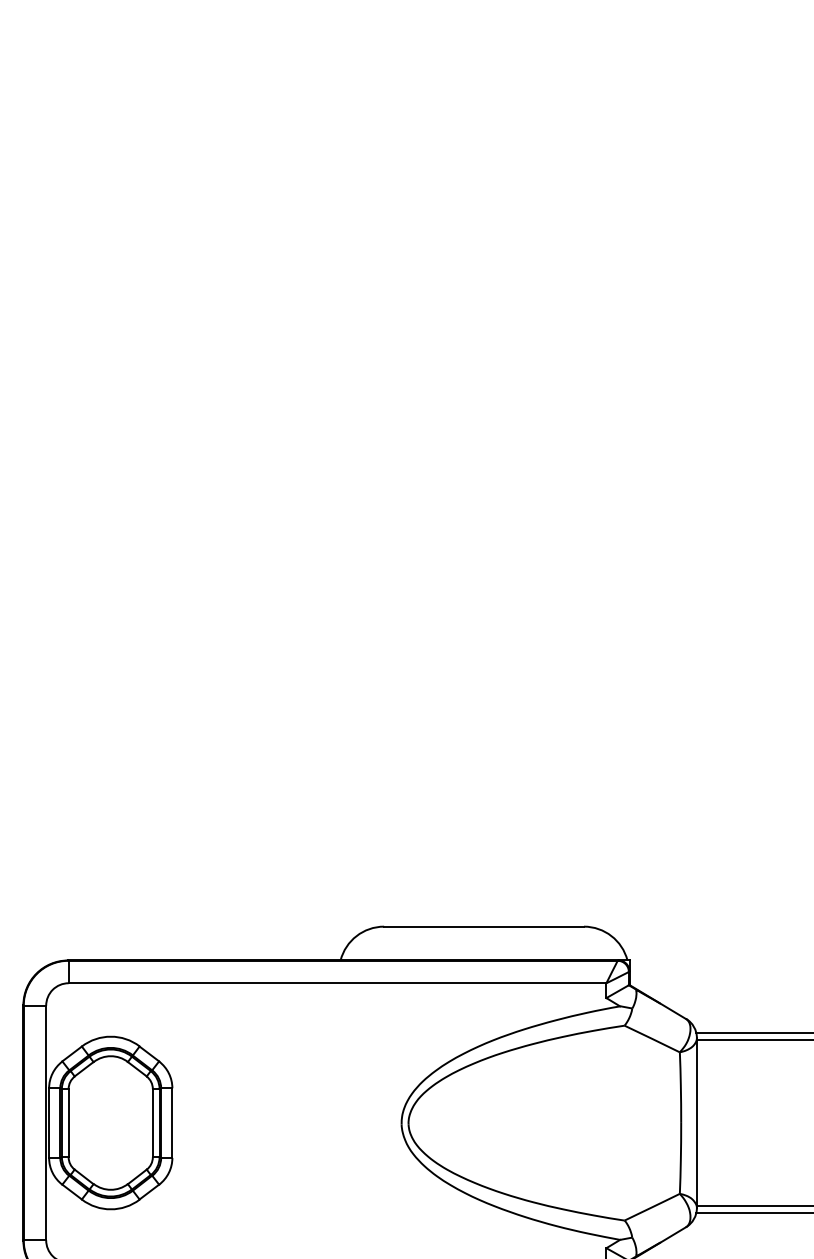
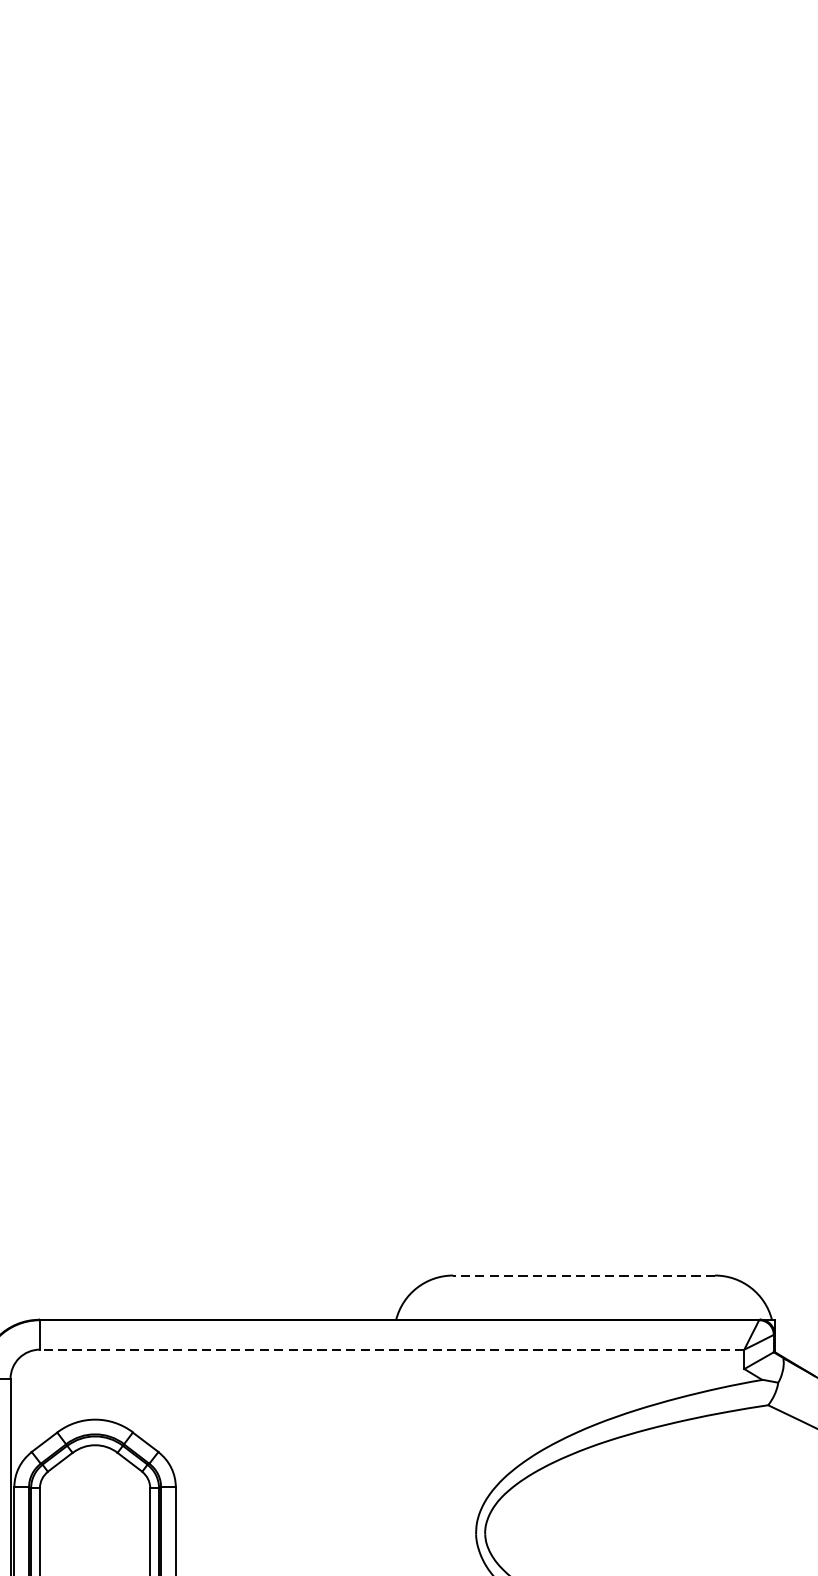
line: (484, 926) -> (584, 1275), solid -> dashed
line: (337, 983) -> (392, 1349), solid -> dashed

